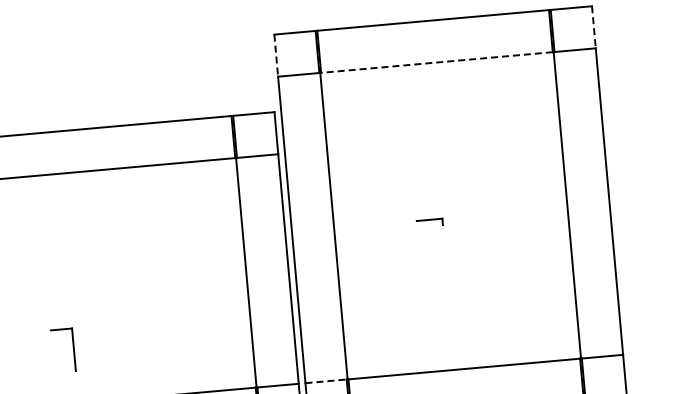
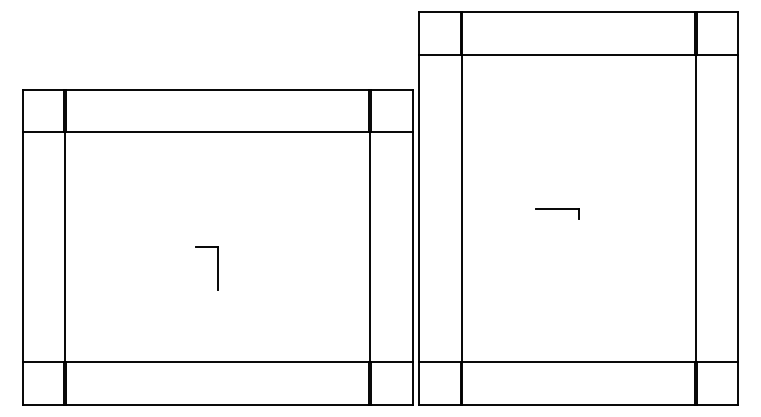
line: (594, 28) -> (738, 34), dashed -> solid
line: (276, 56) -> (419, 34), dashed -> solid
line: (436, 62) -> (578, 54), dashed -> solid
part: (429, 222) -> (557, 213), size x1.67
part: (73, 349) -> (217, 268), moved
line: (325, 381) -> (439, 362), dashed -> solid

